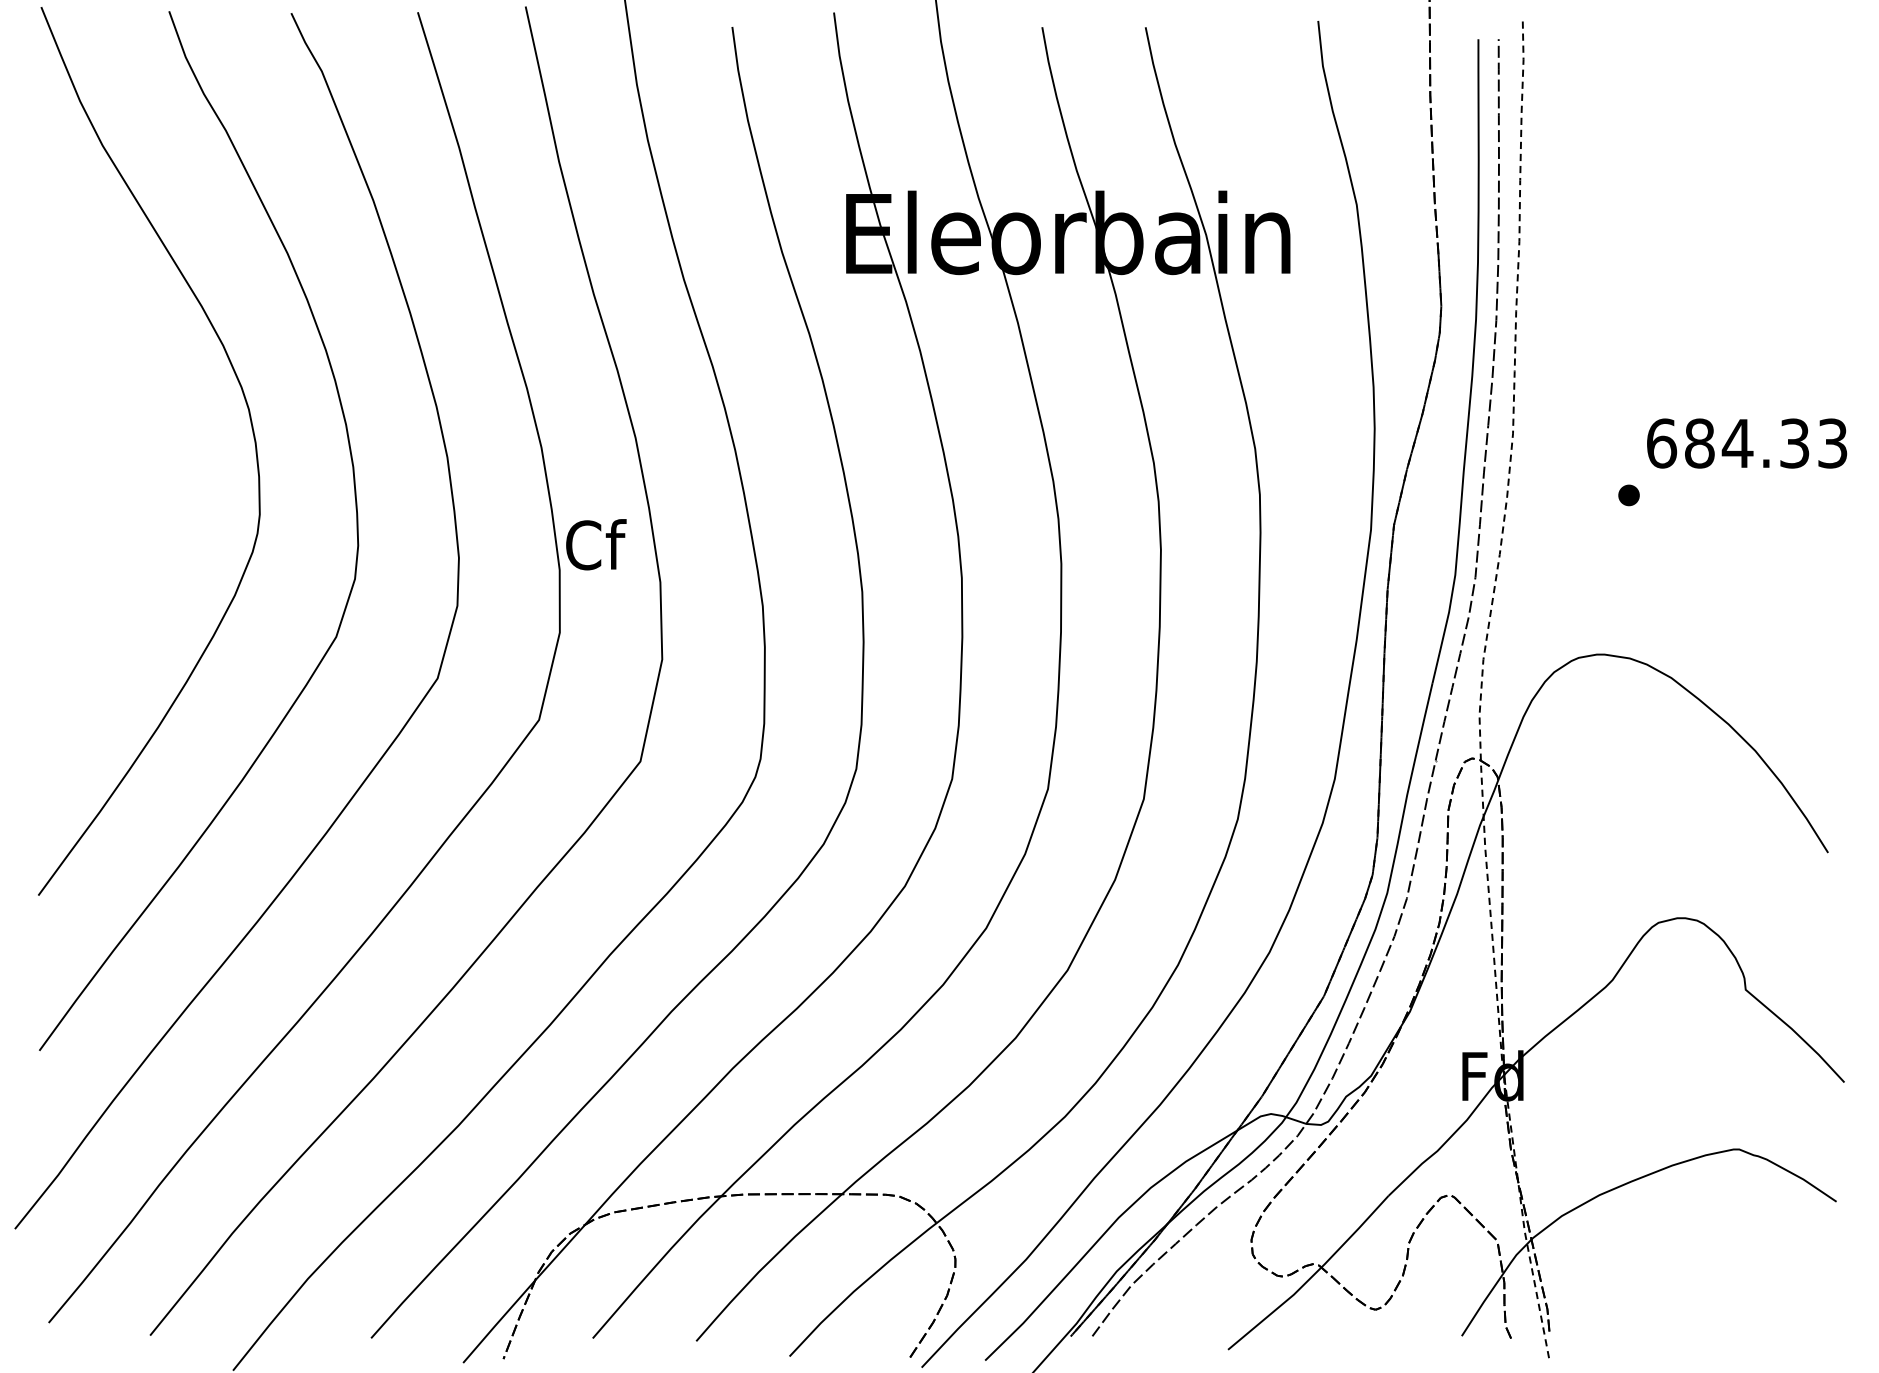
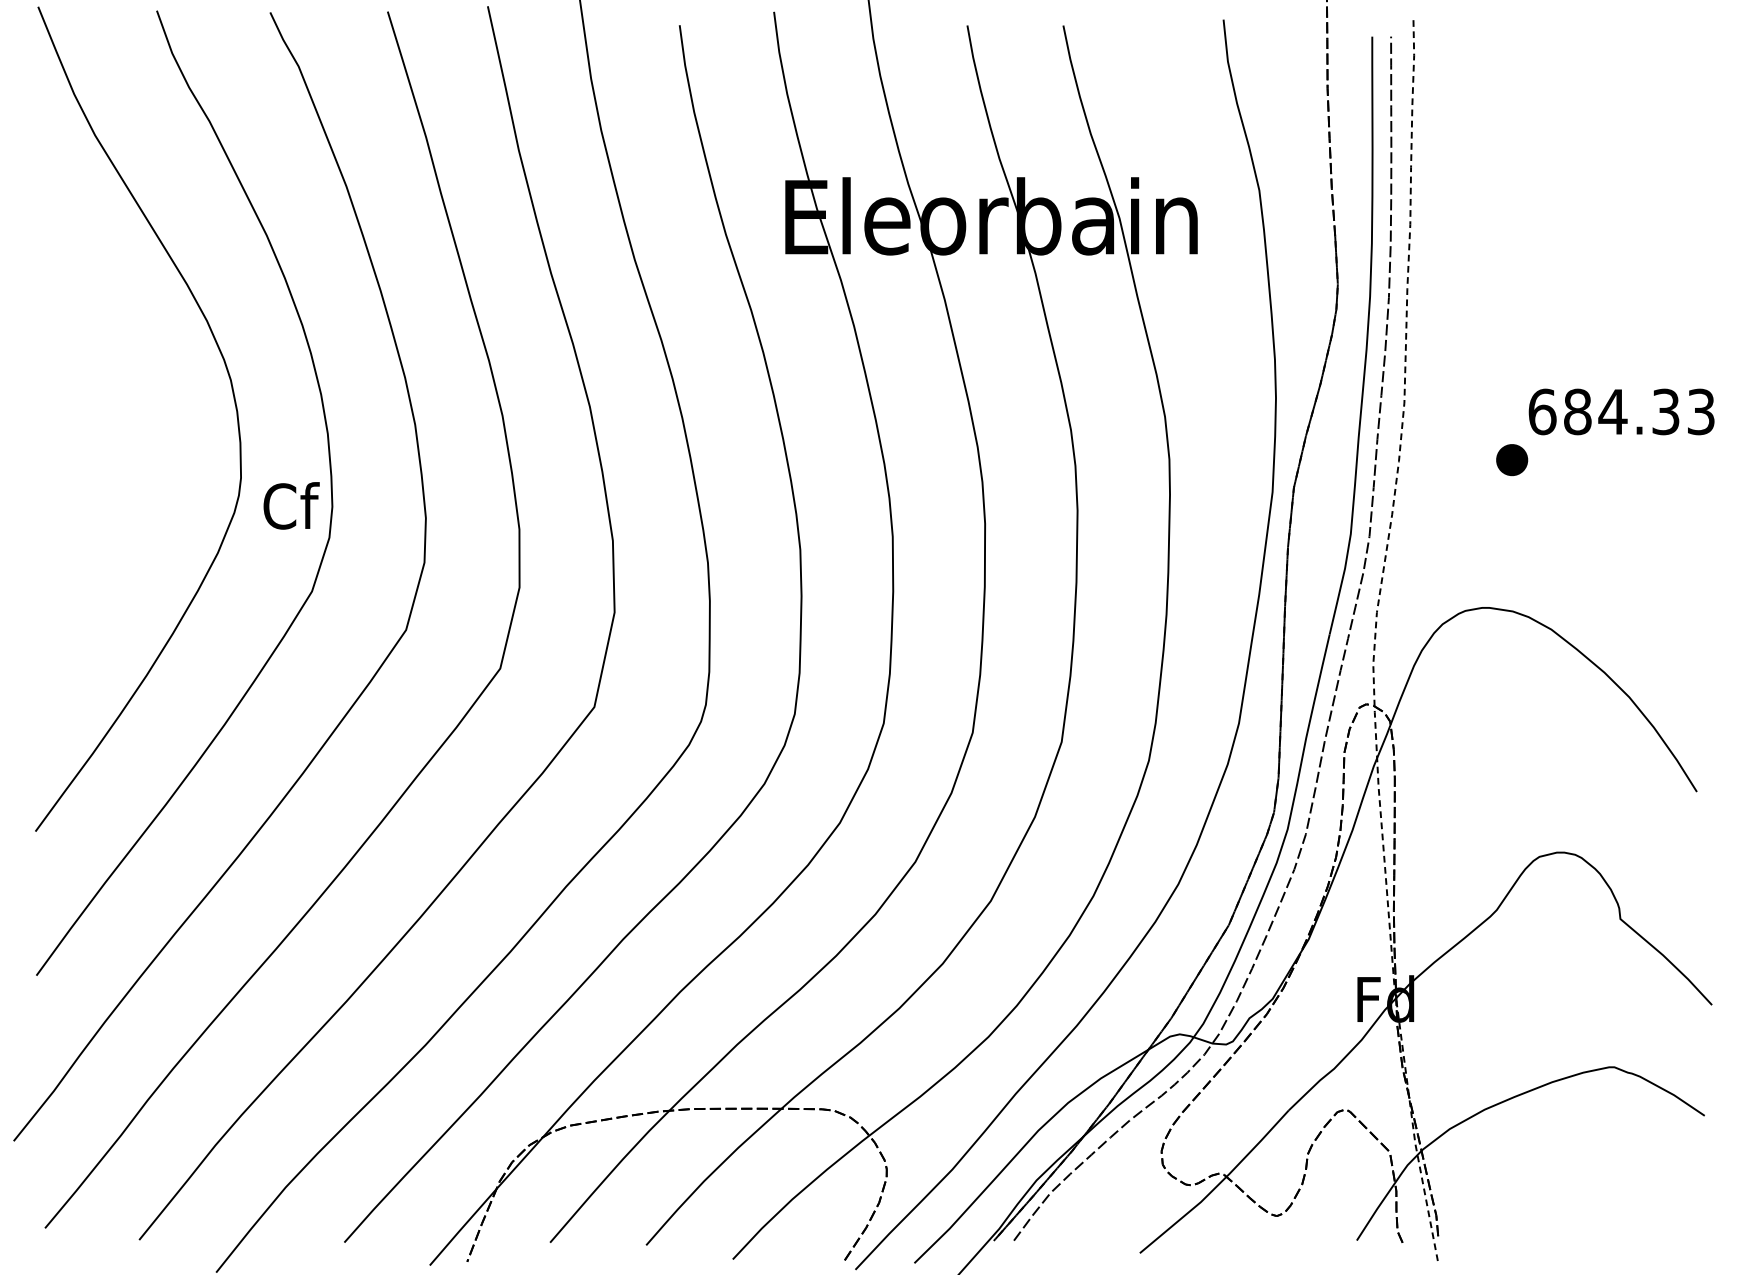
part: (1628, 495) -> (1511, 460), size x1.6
text: (596, 544) -> (291, 505), moved

